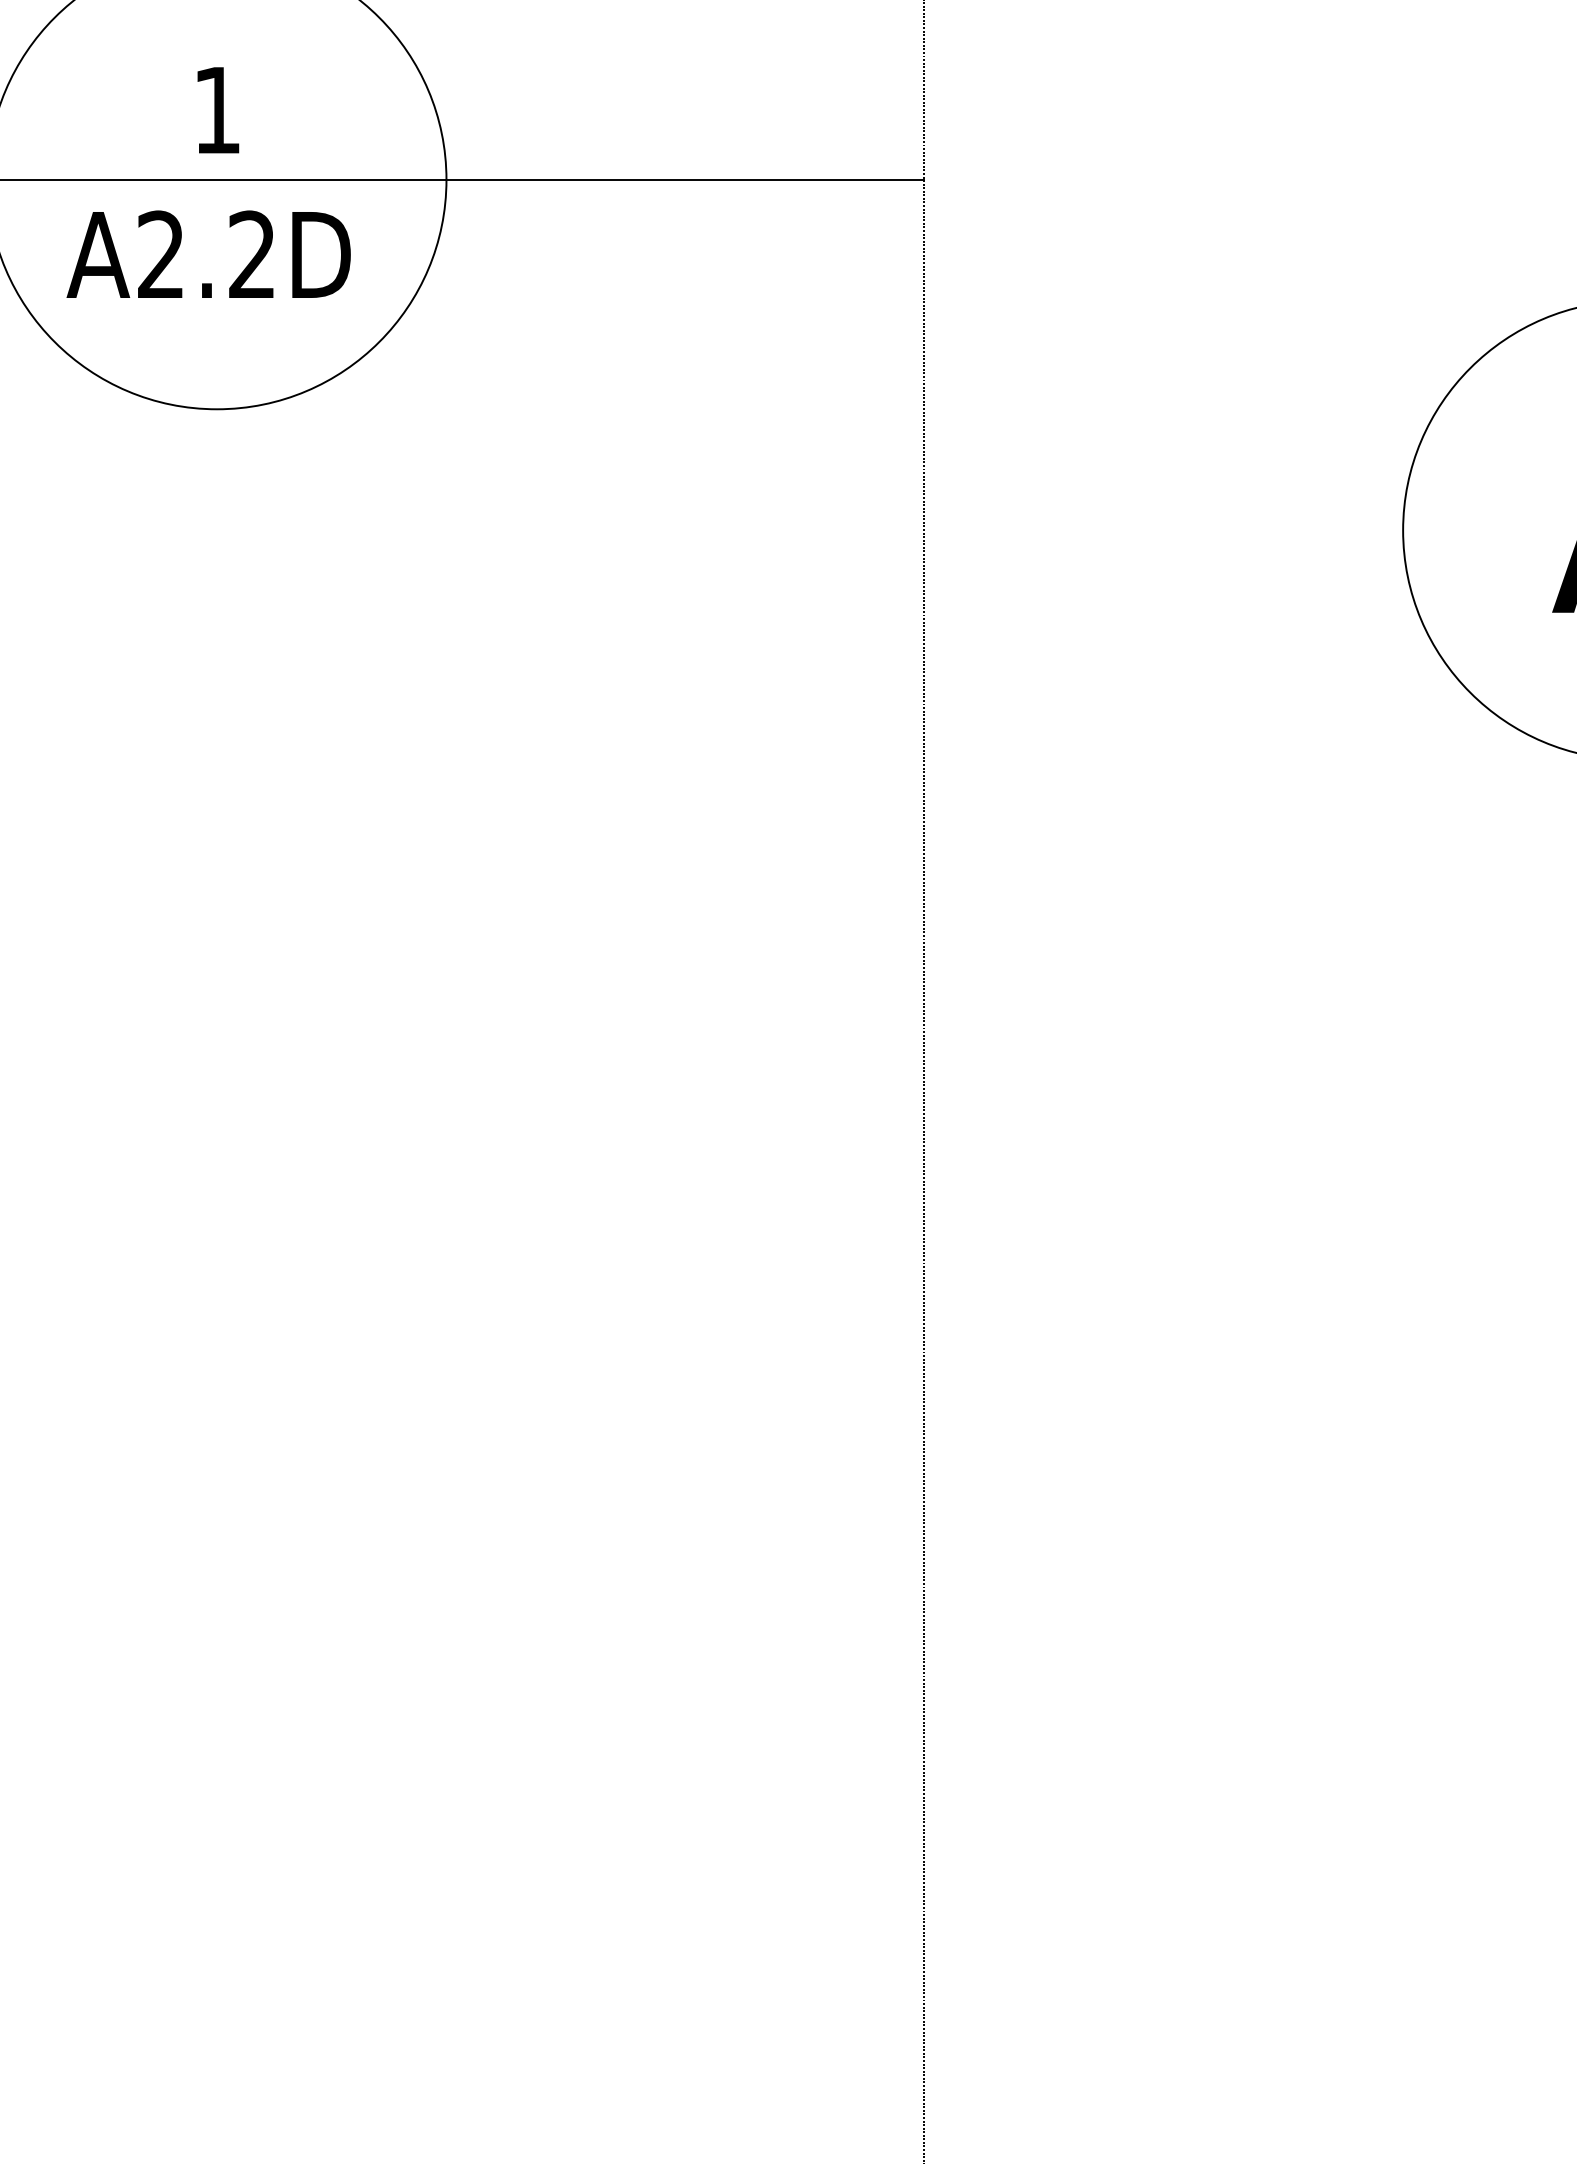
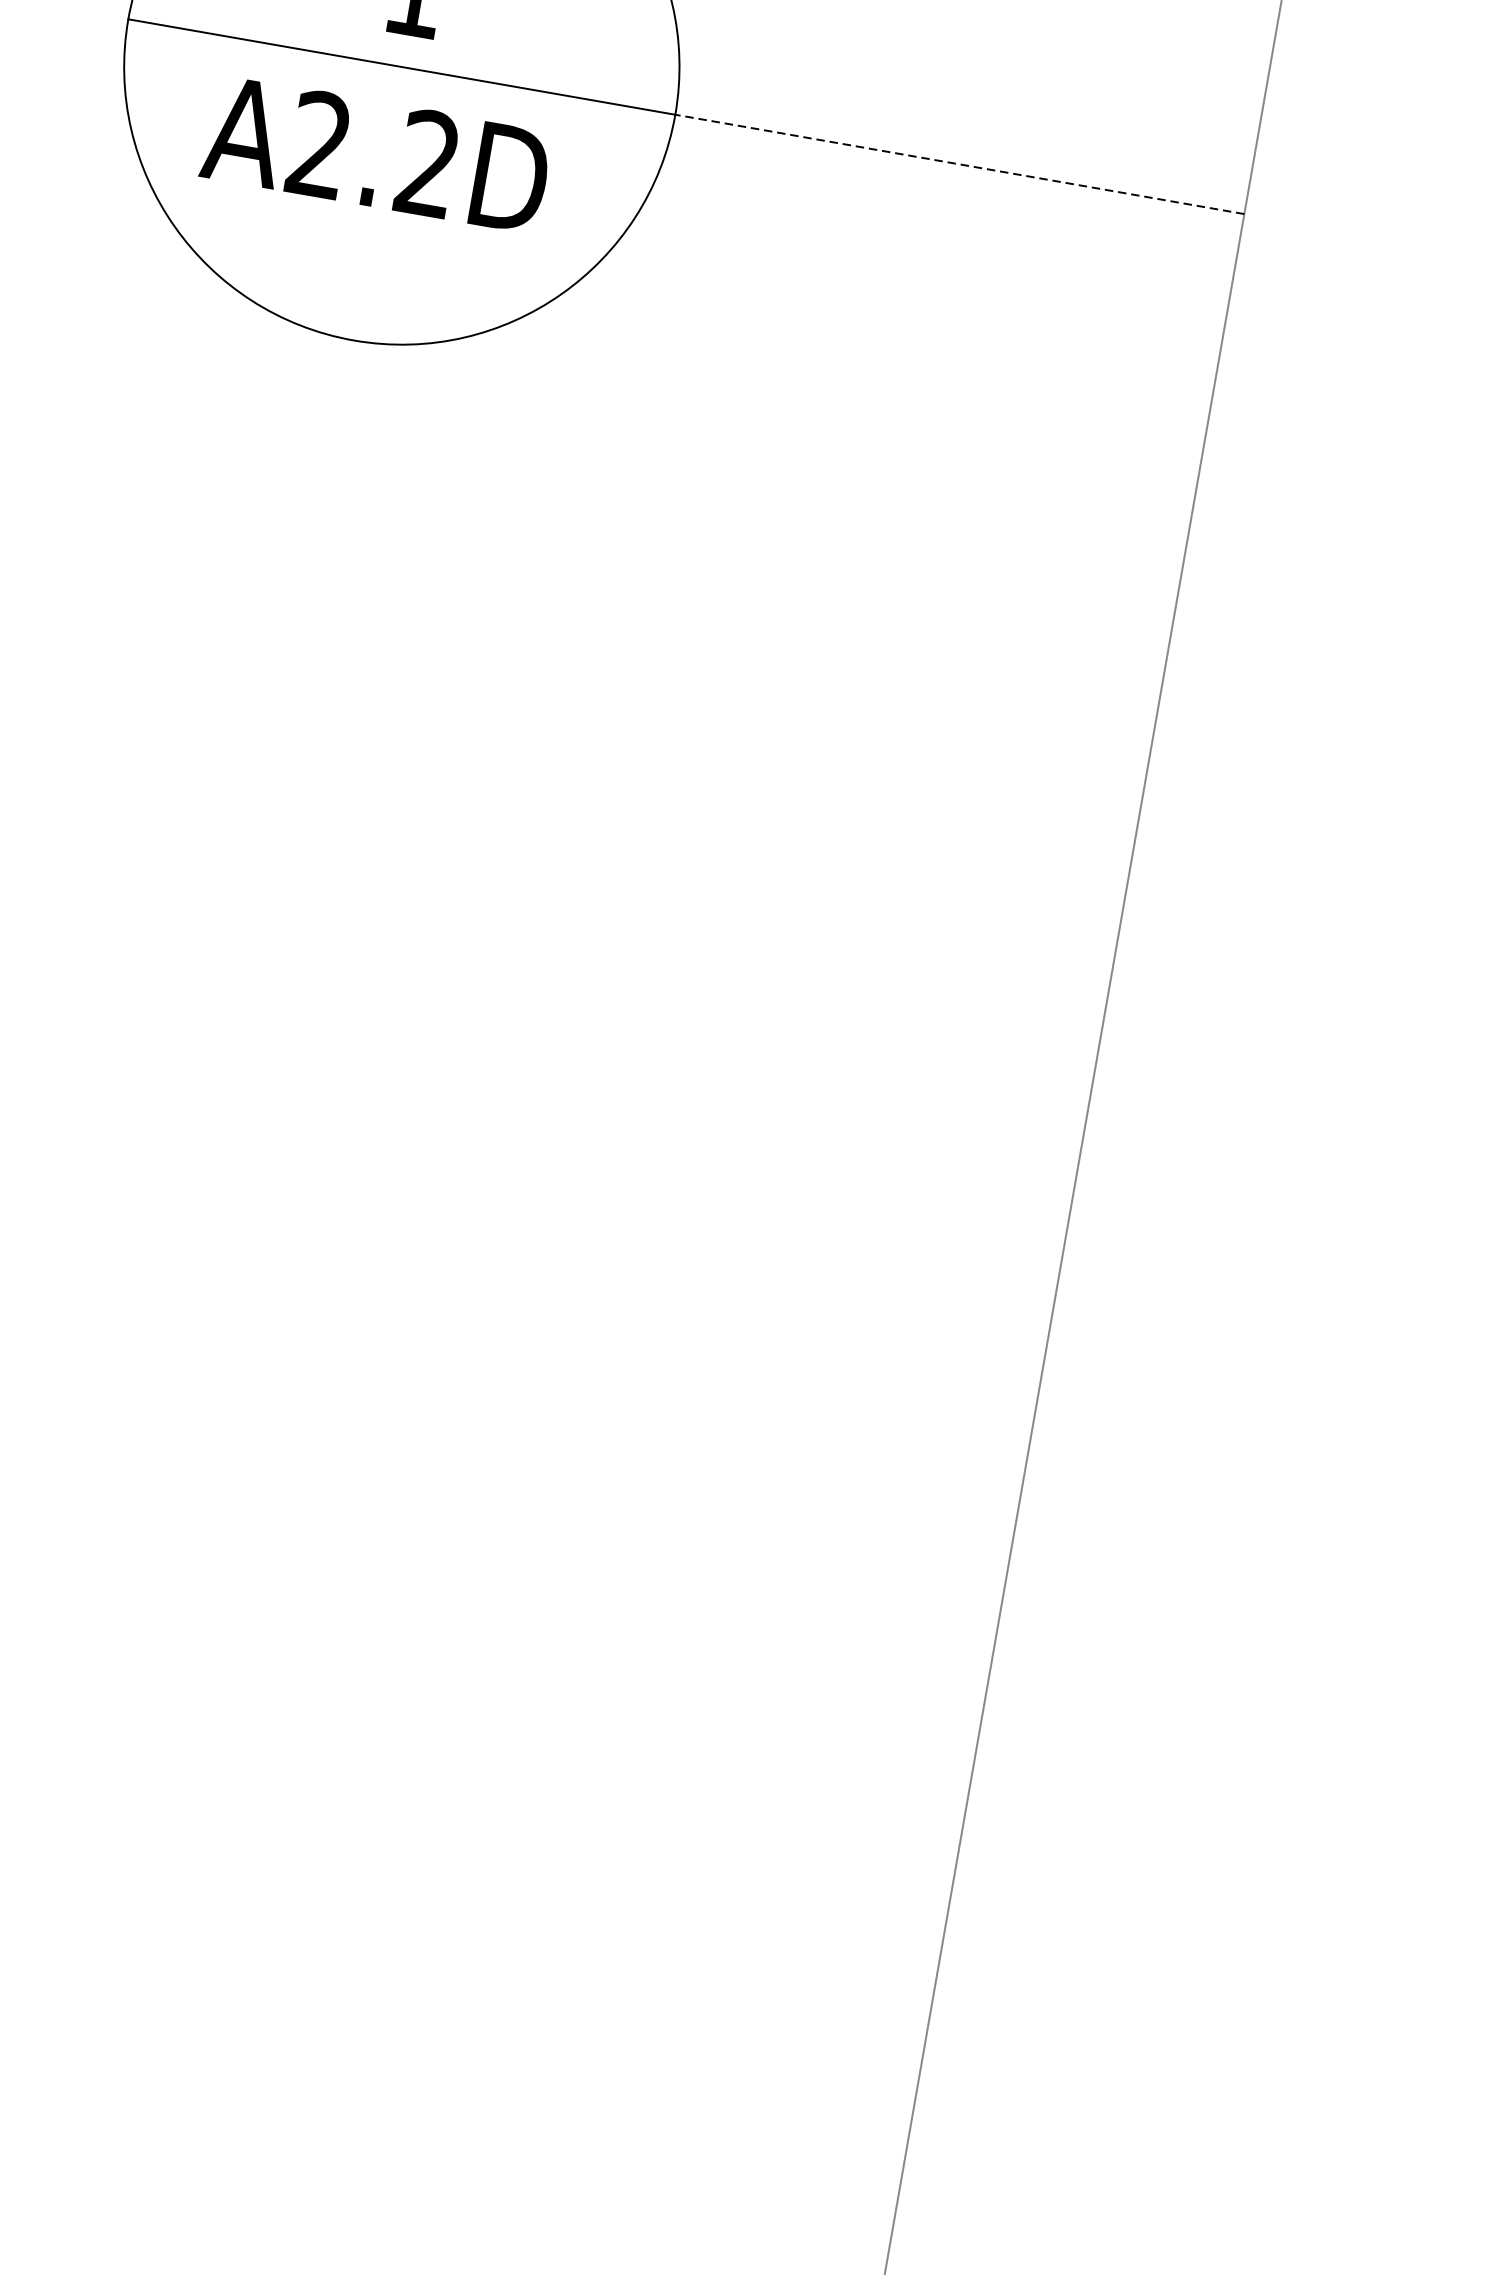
line: (685, 179) -> (960, 164), solid -> dashed

